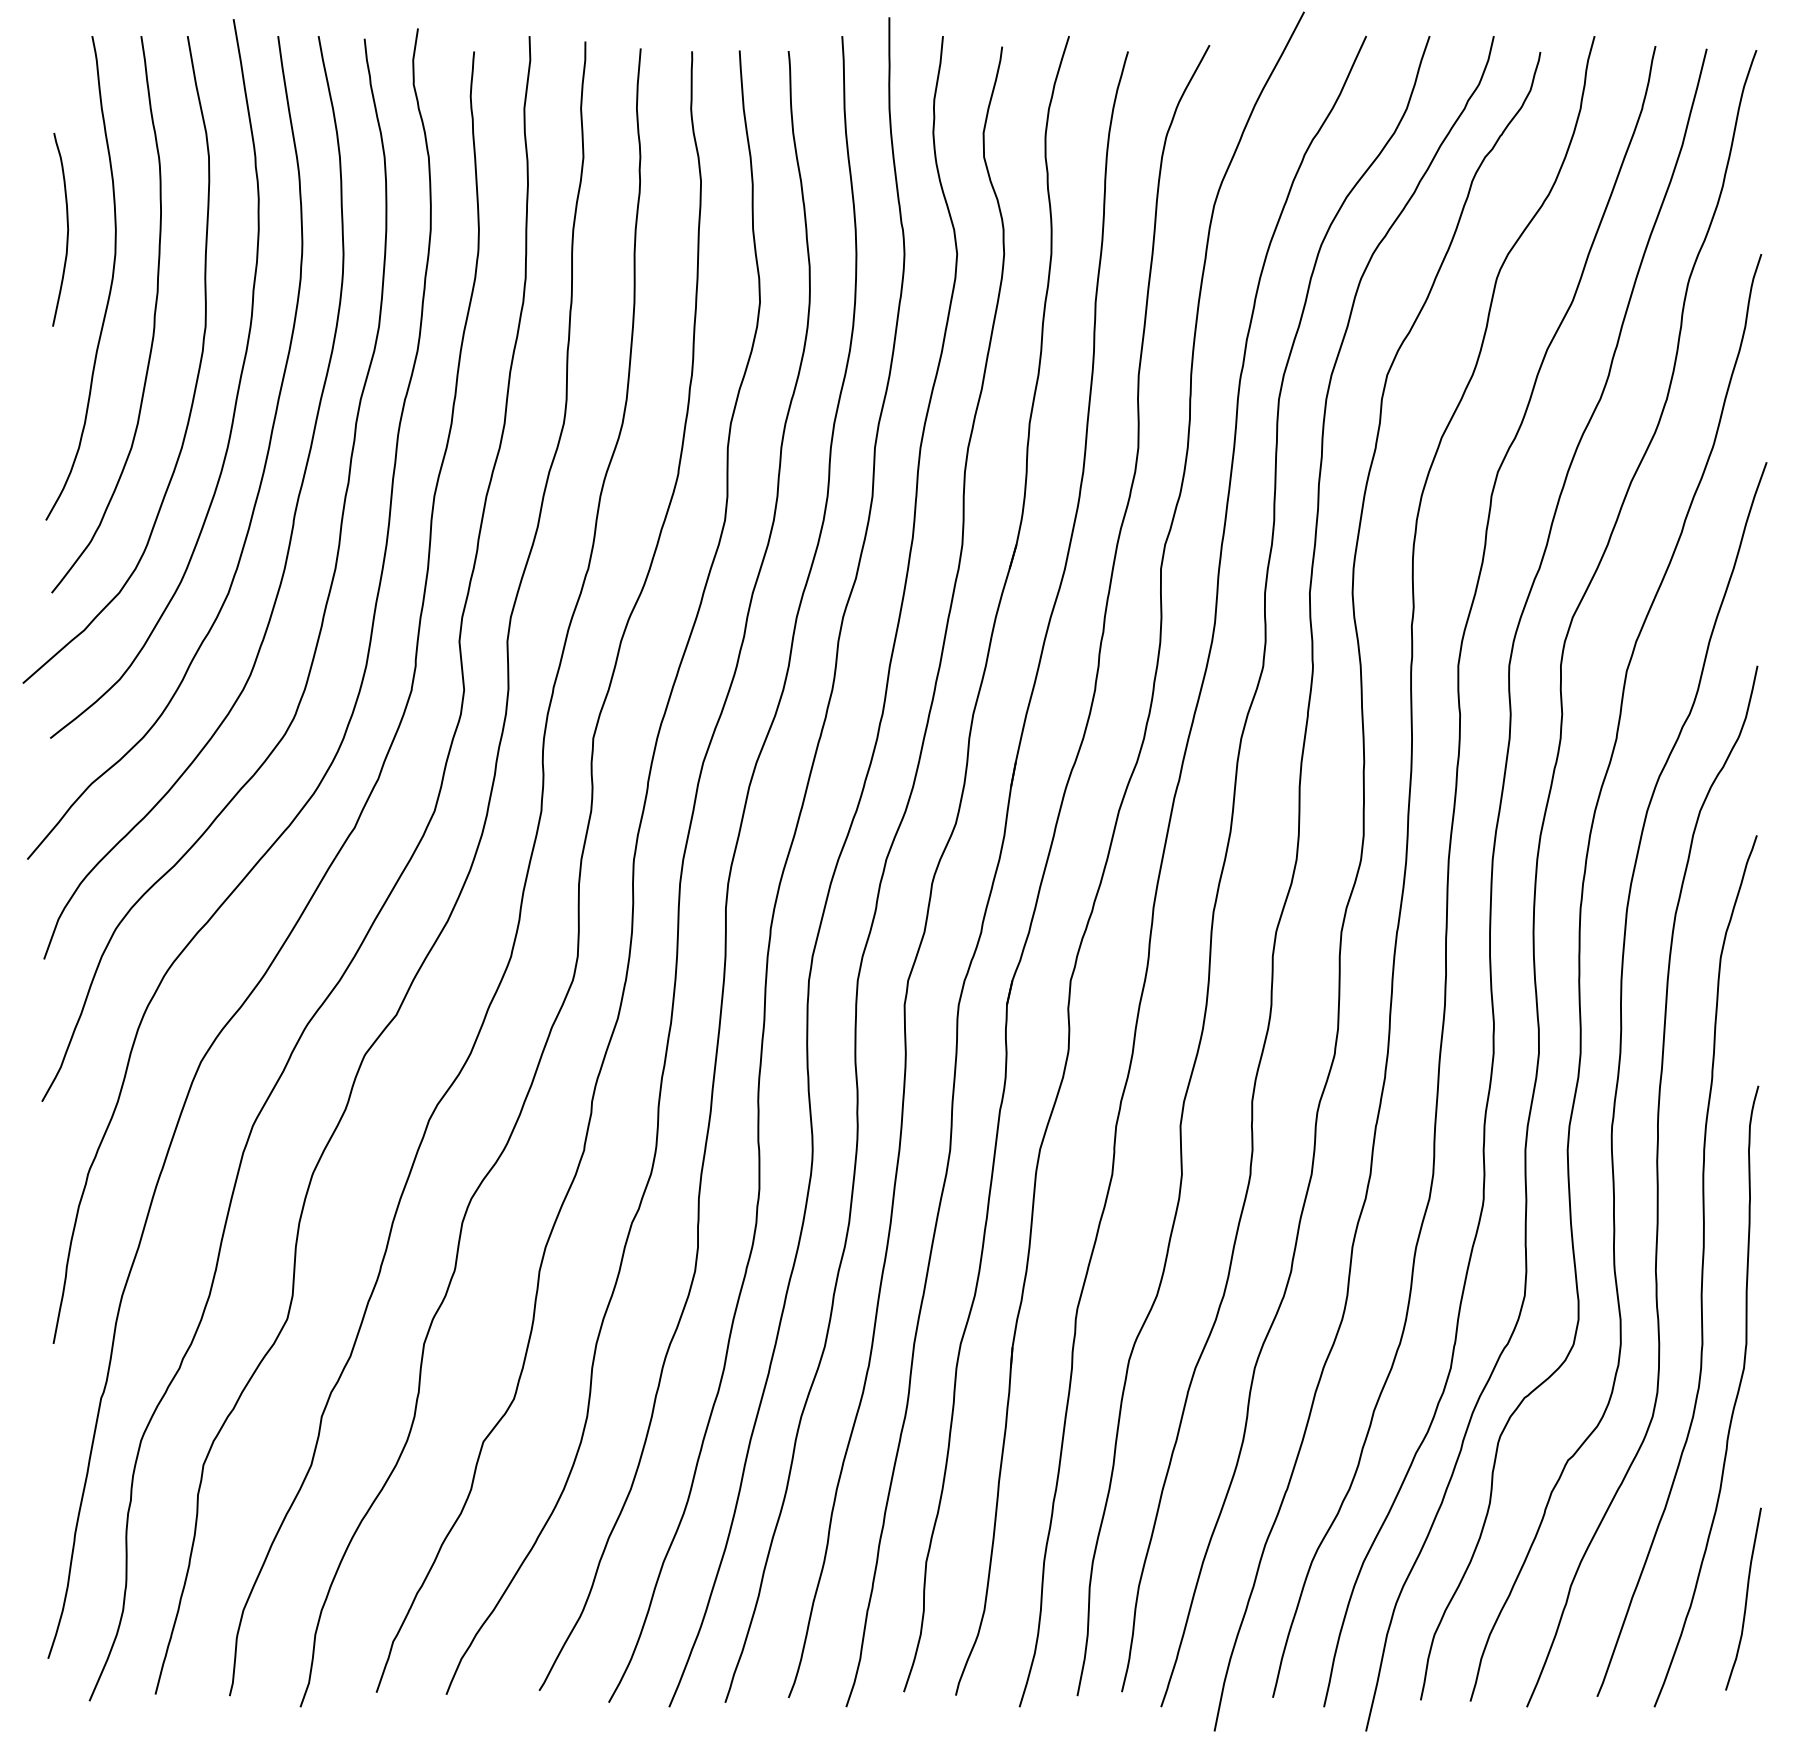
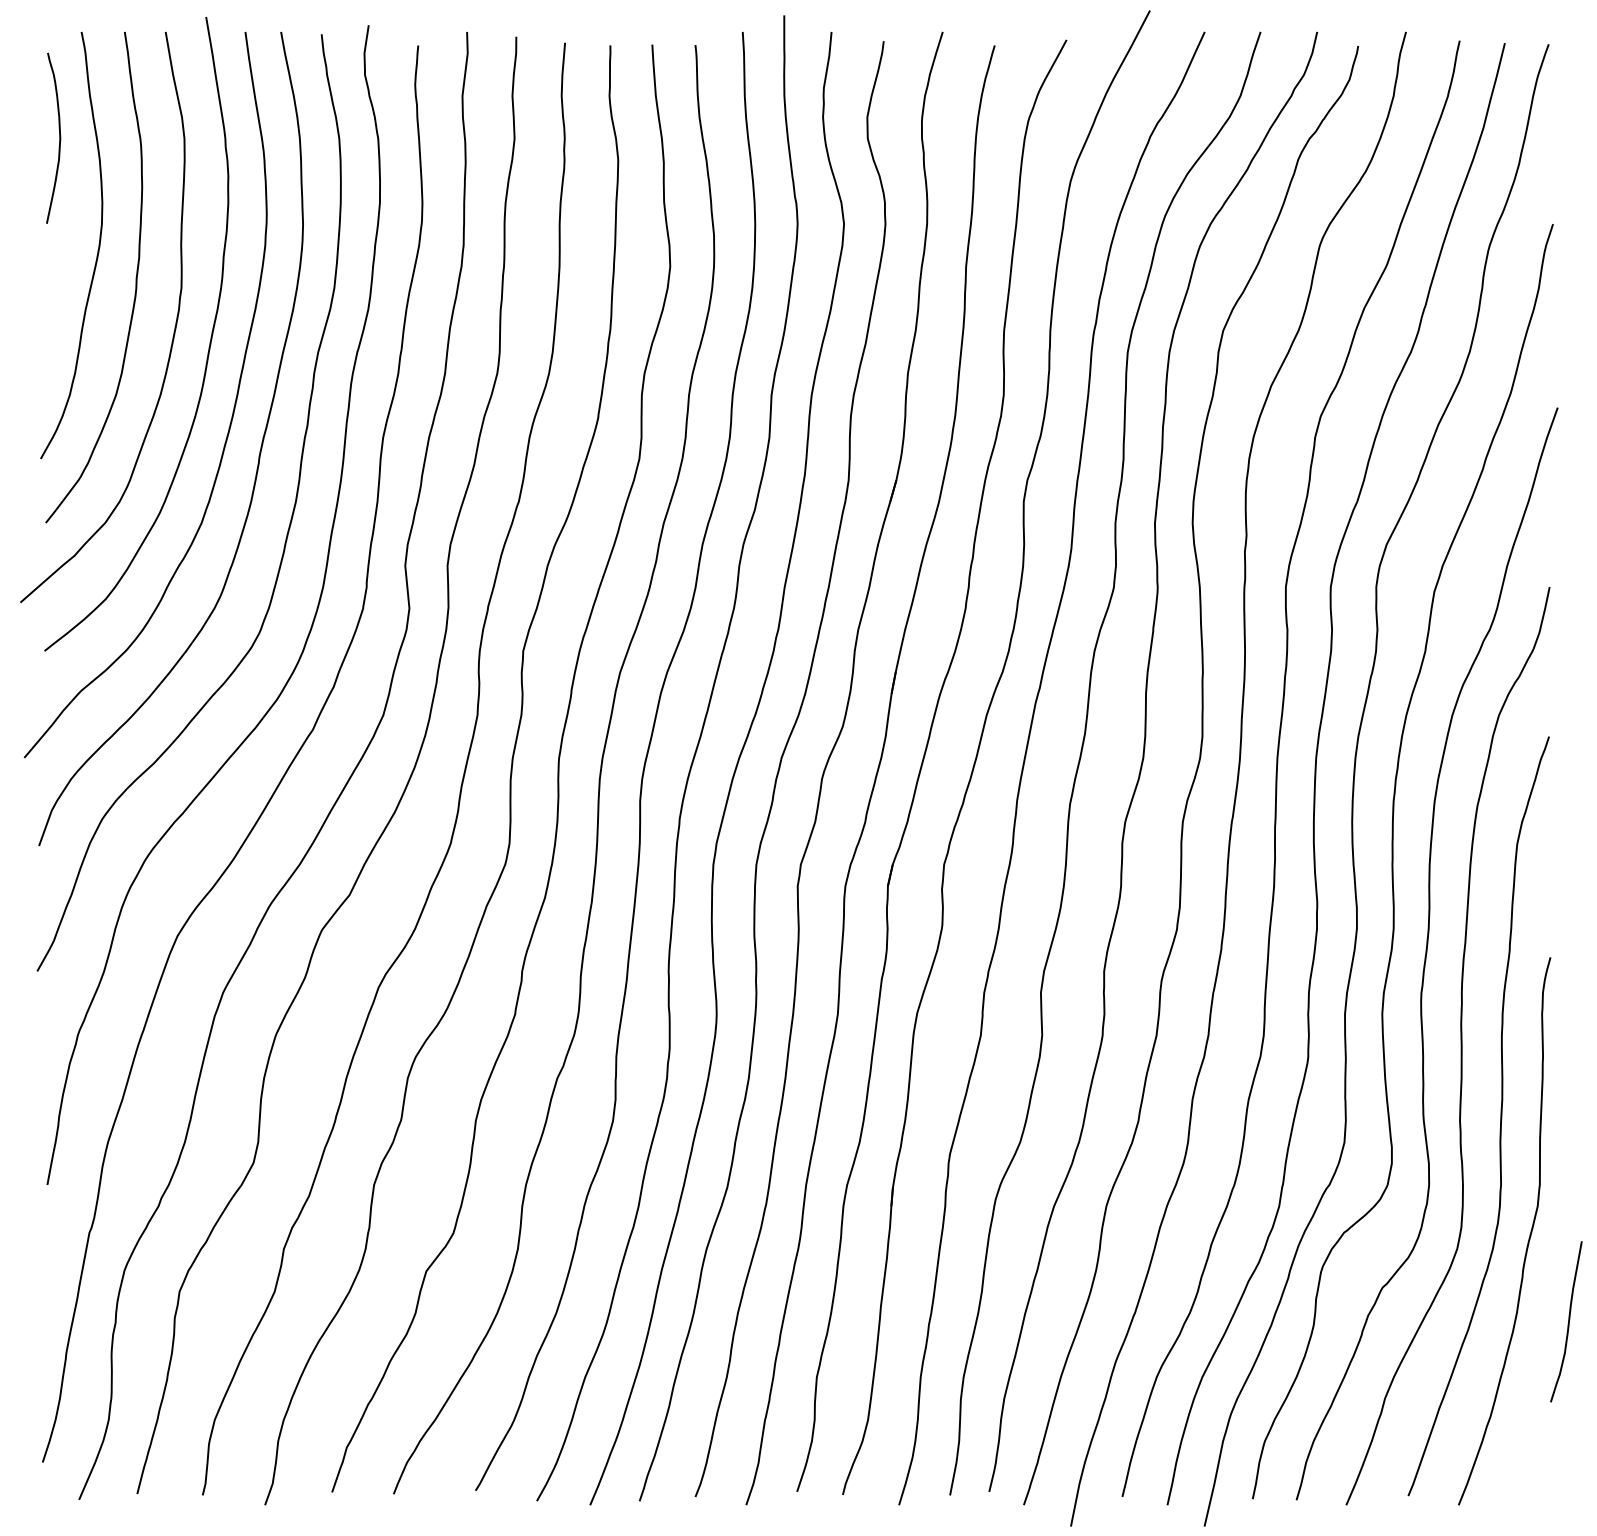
curve: (67, 229) -> (59, 138), moved
curve: (1745, 1598) -> (1568, 1321), moved

